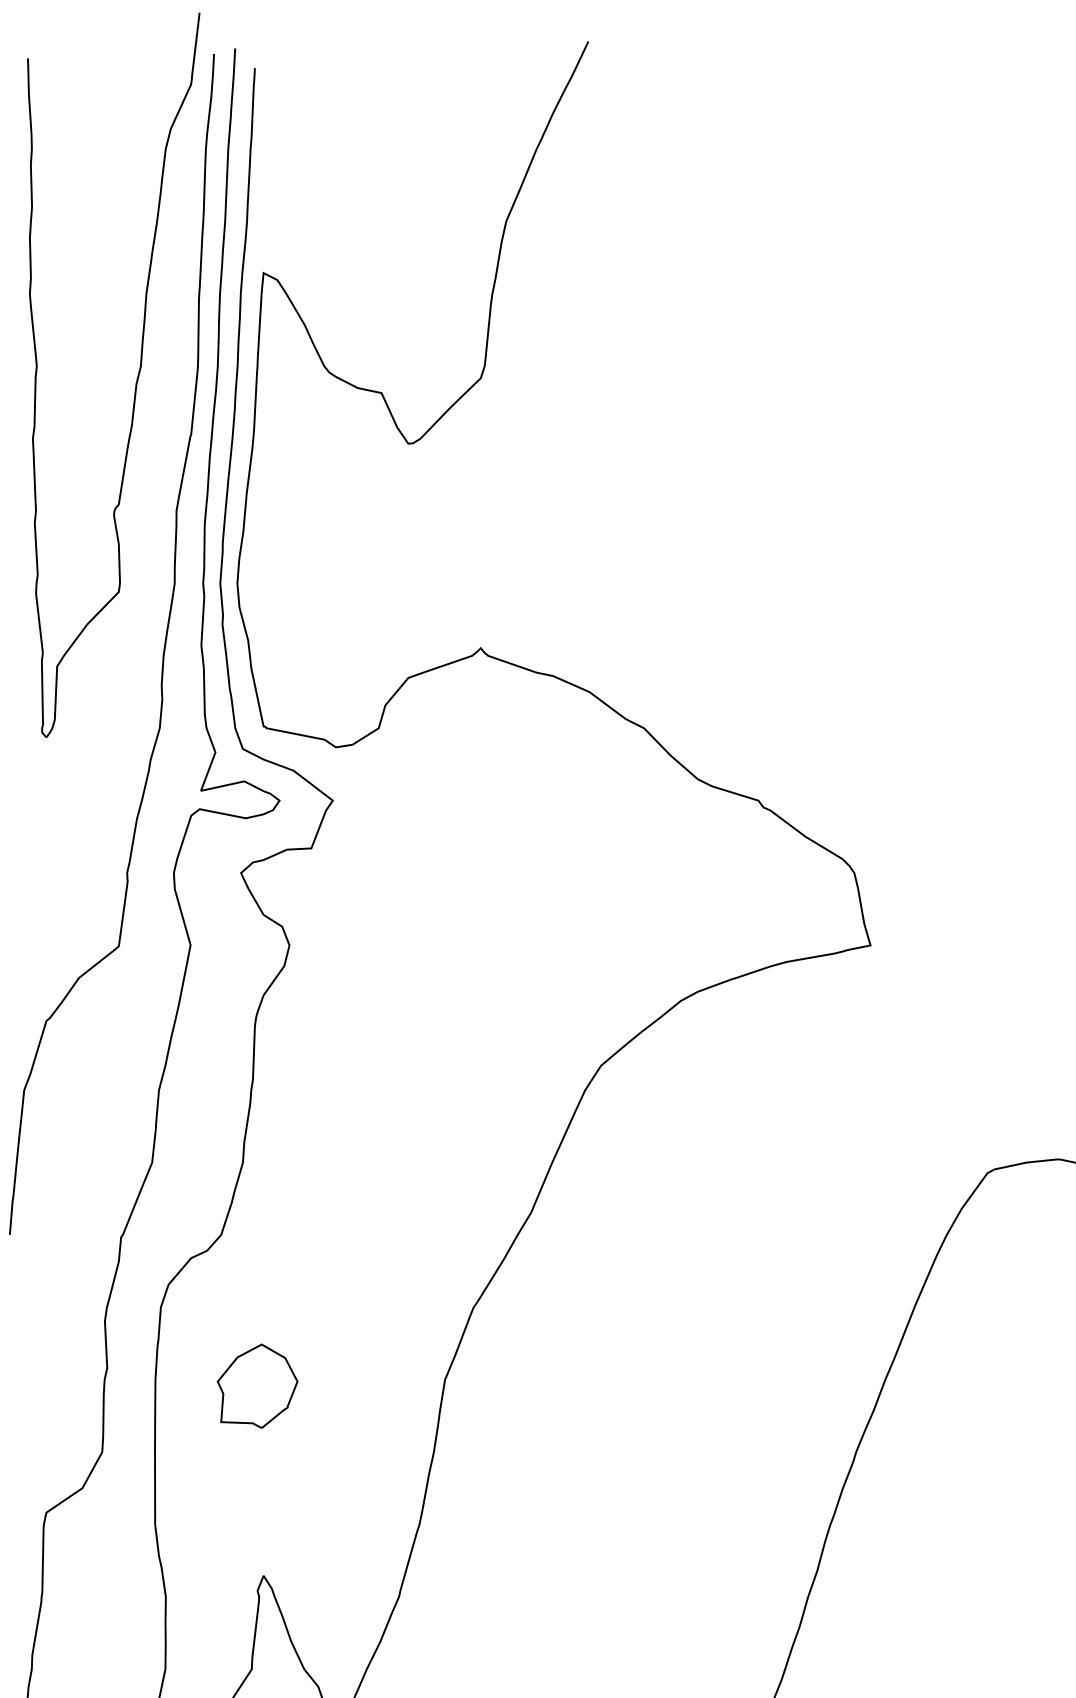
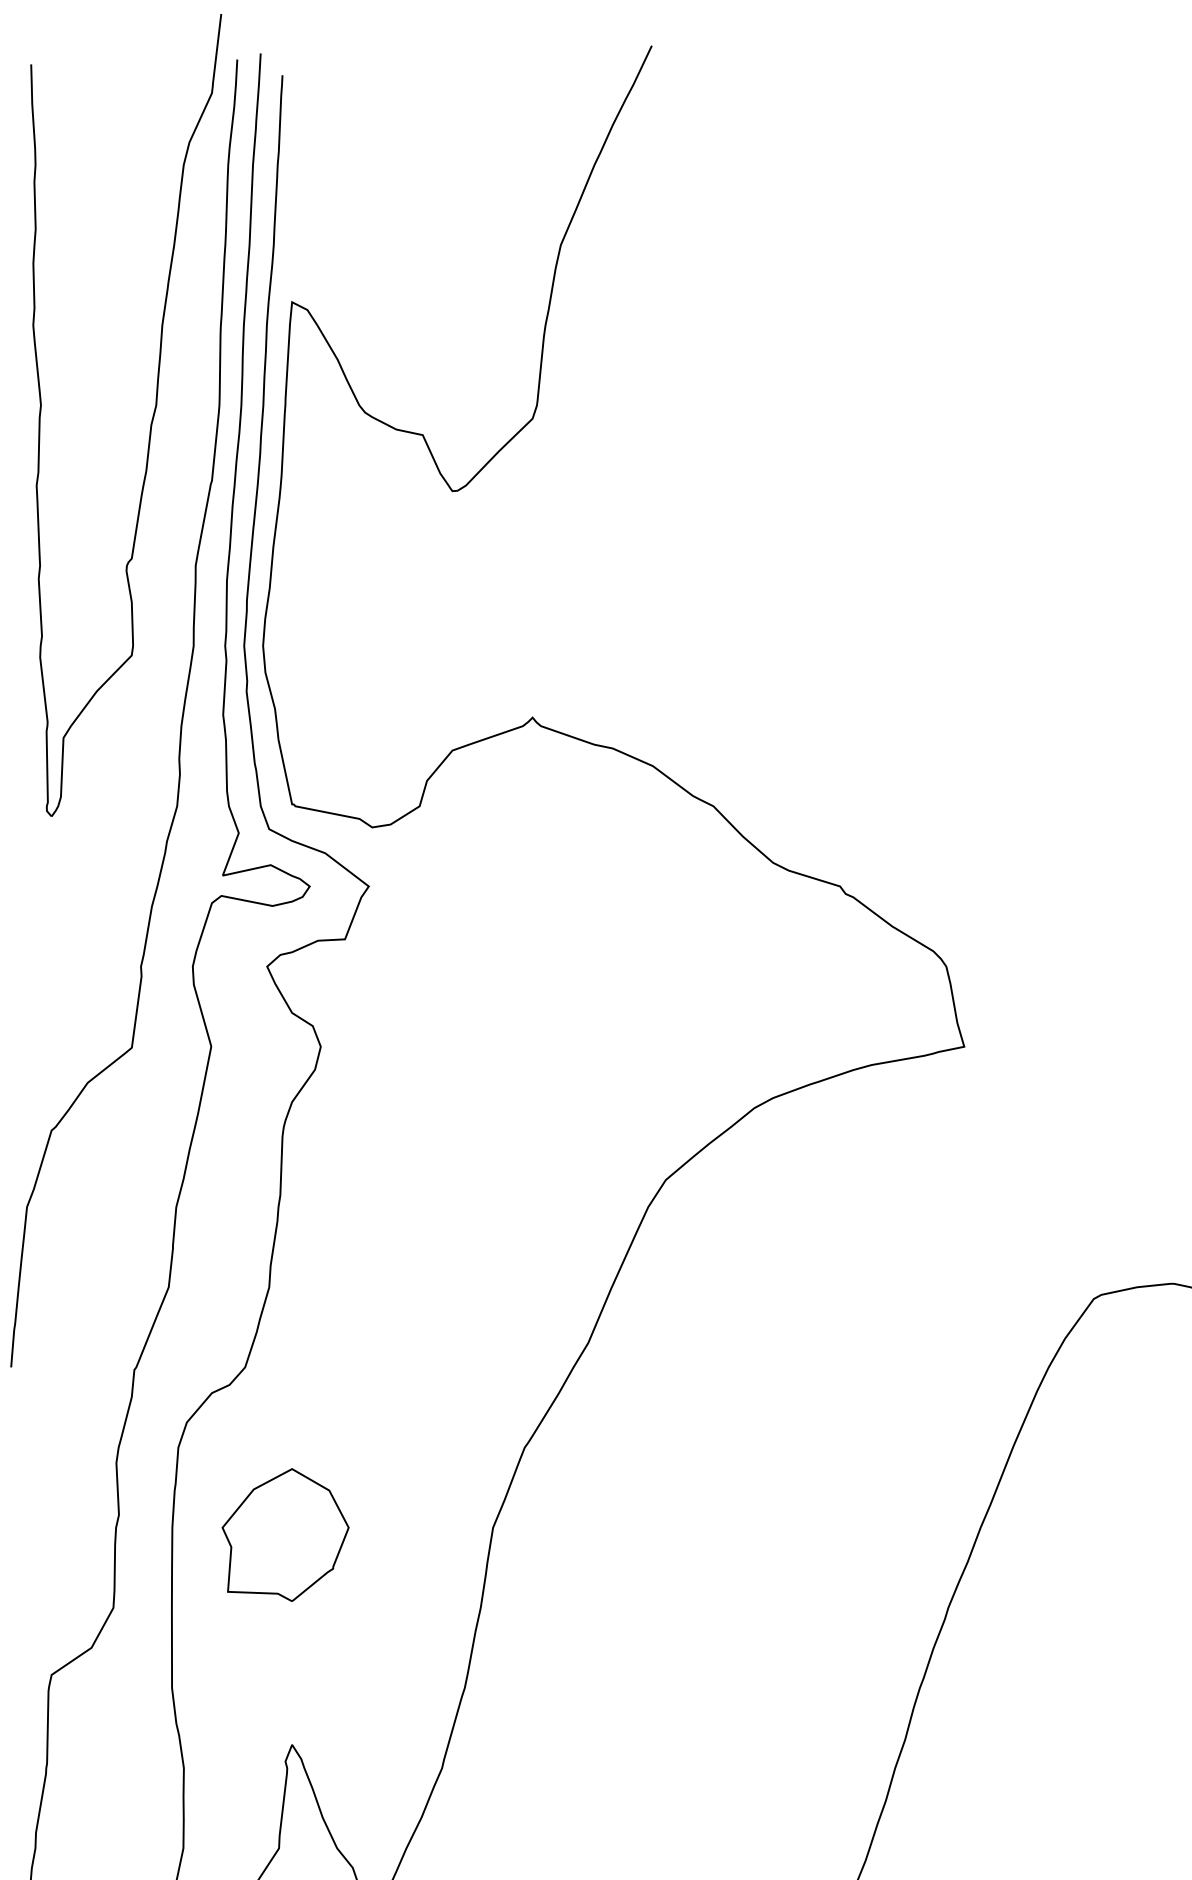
part: (257, 1385) -> (285, 1534), size x1.43

